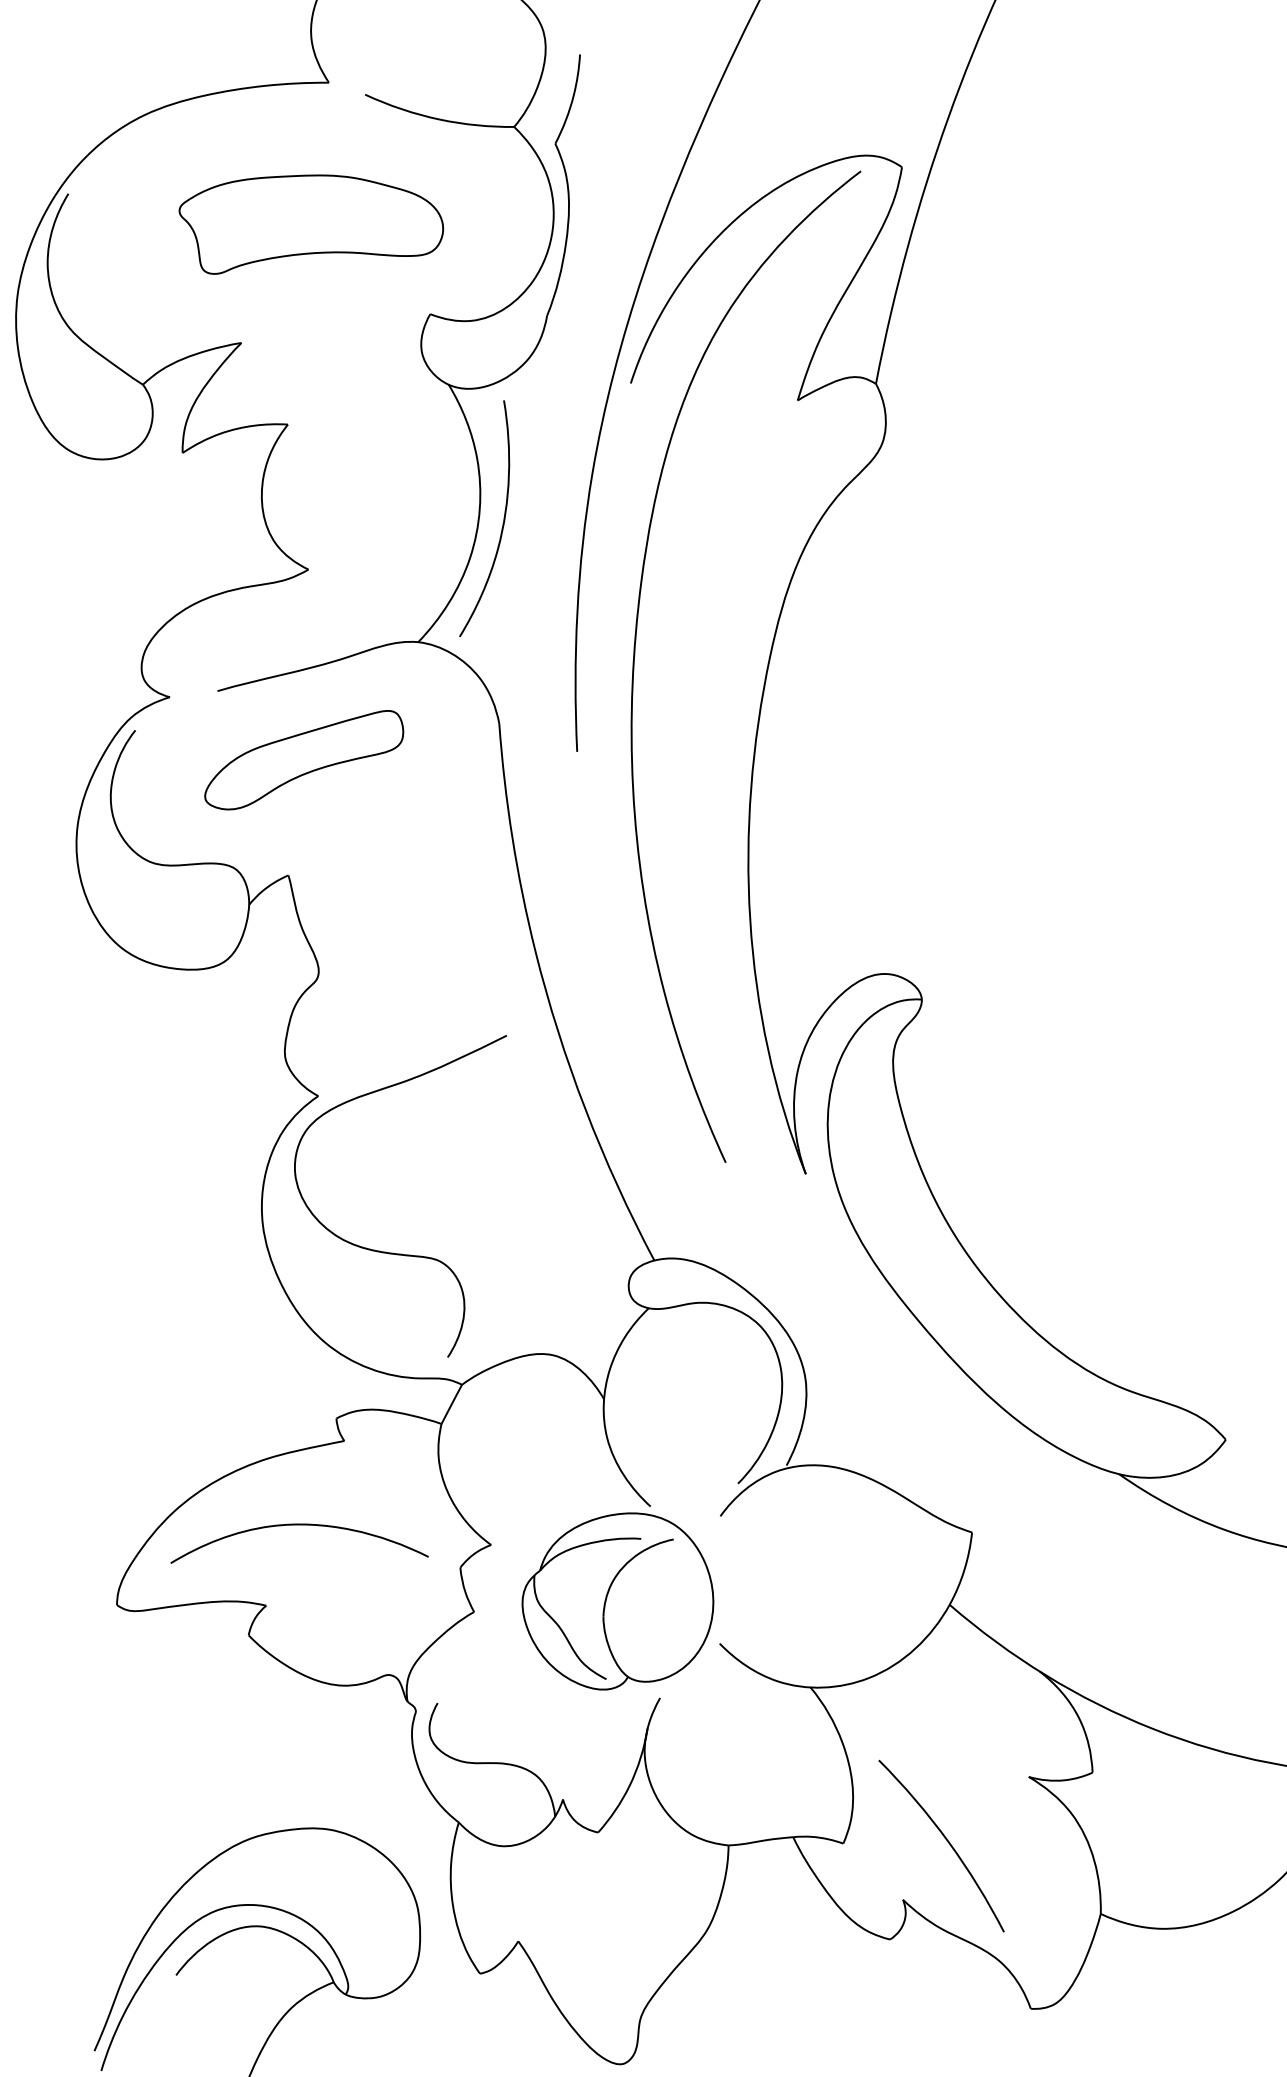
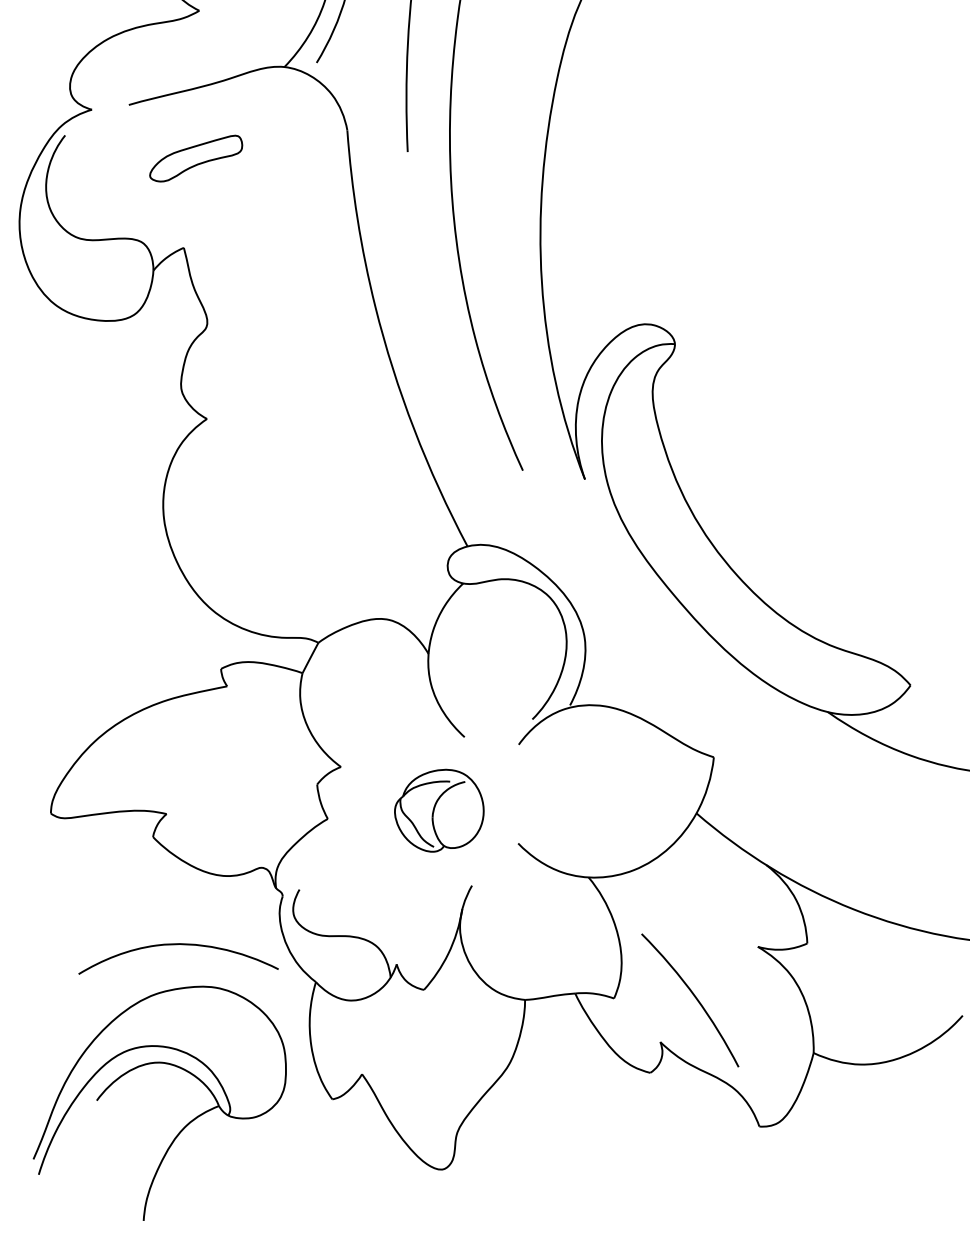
part: (304, 760) -> (196, 158), size x0.6
curve: (393, 1252) -> (265, 540), removed
curve: (299, 1525) -> (178, 944), moved
part: (617, 1601) -> (438, 810), size x0.6

